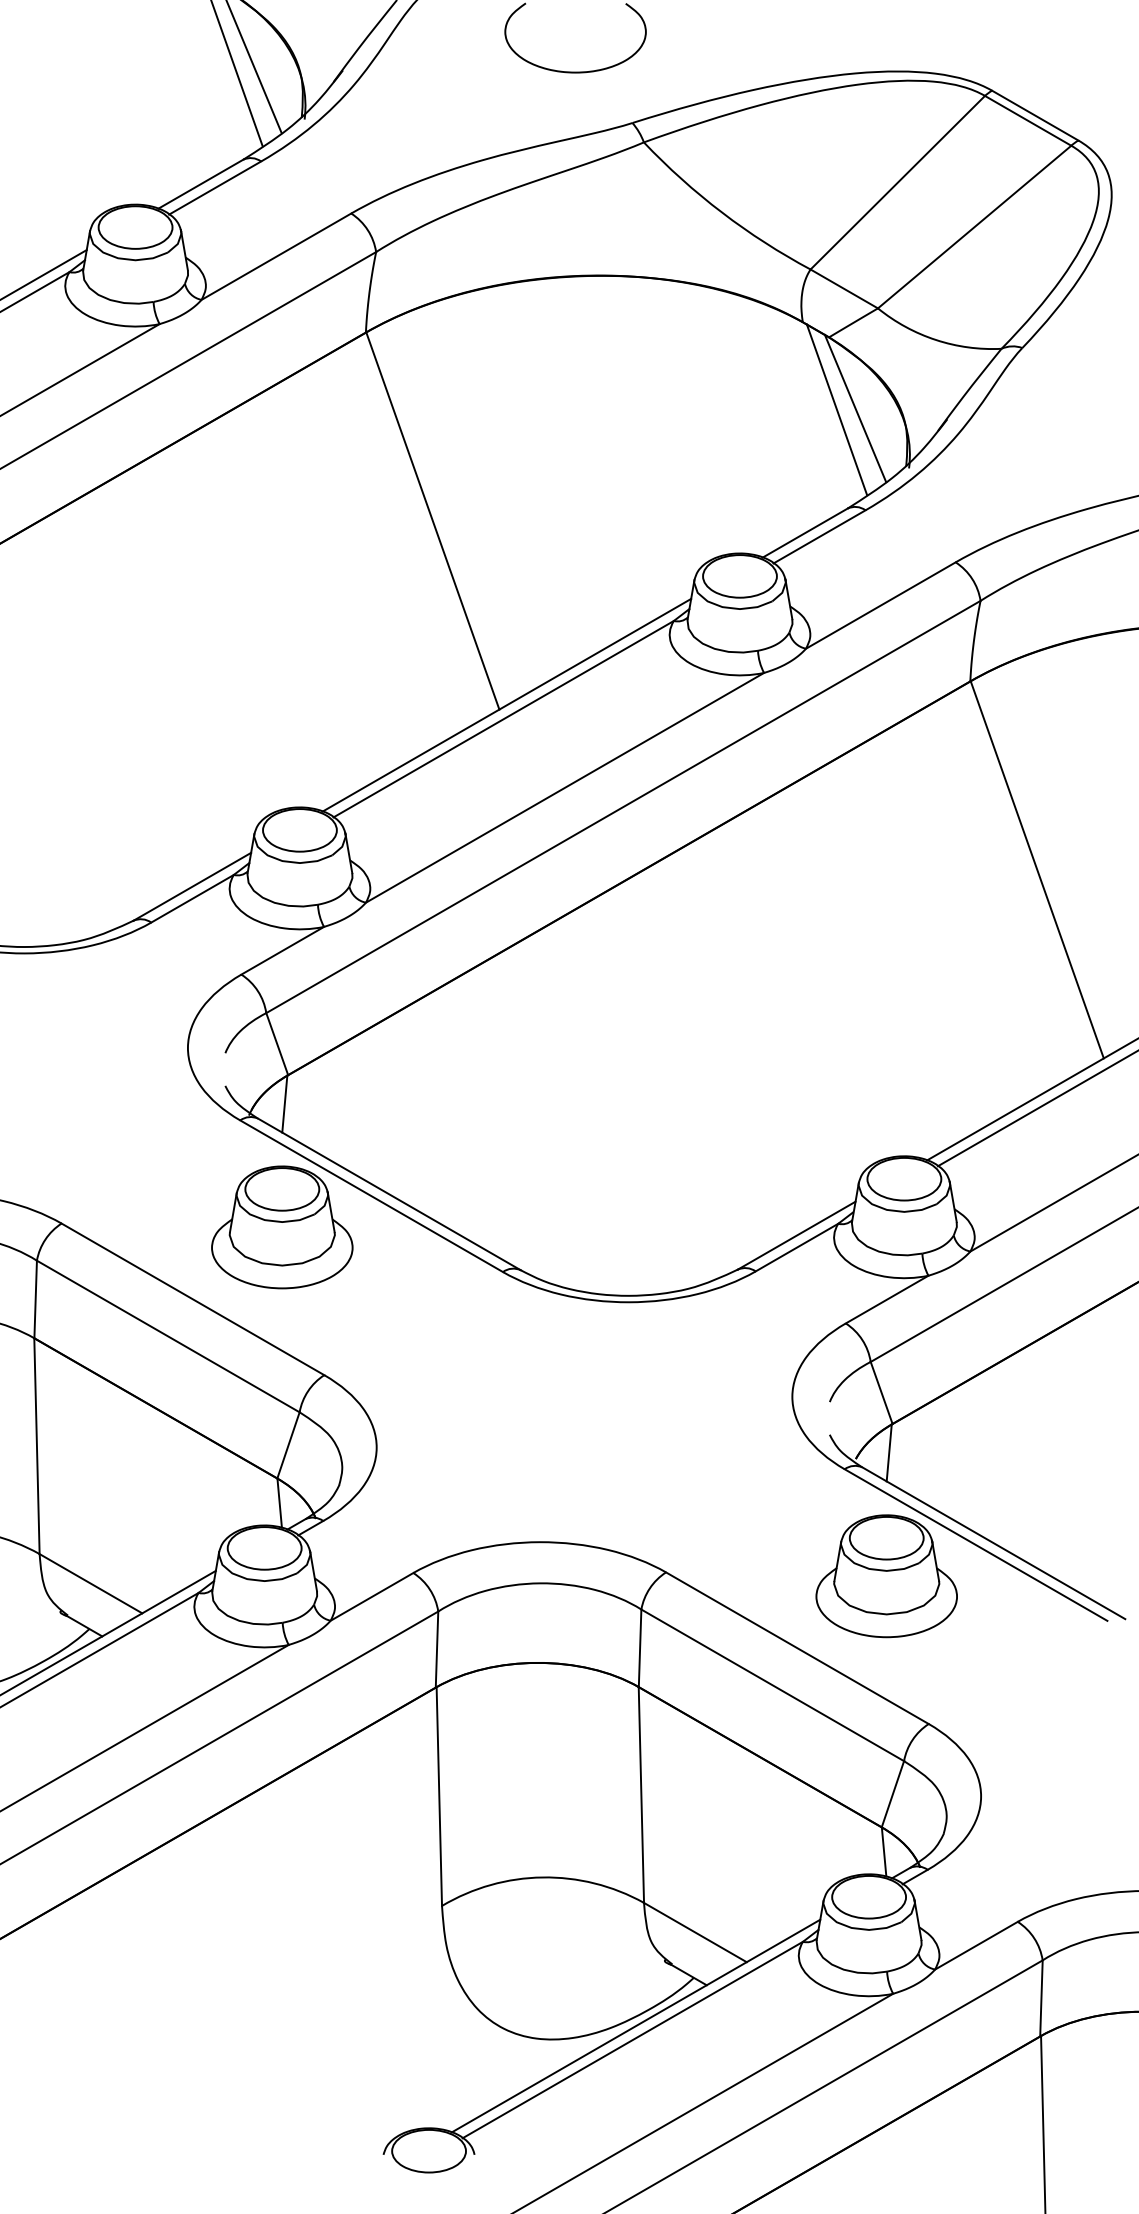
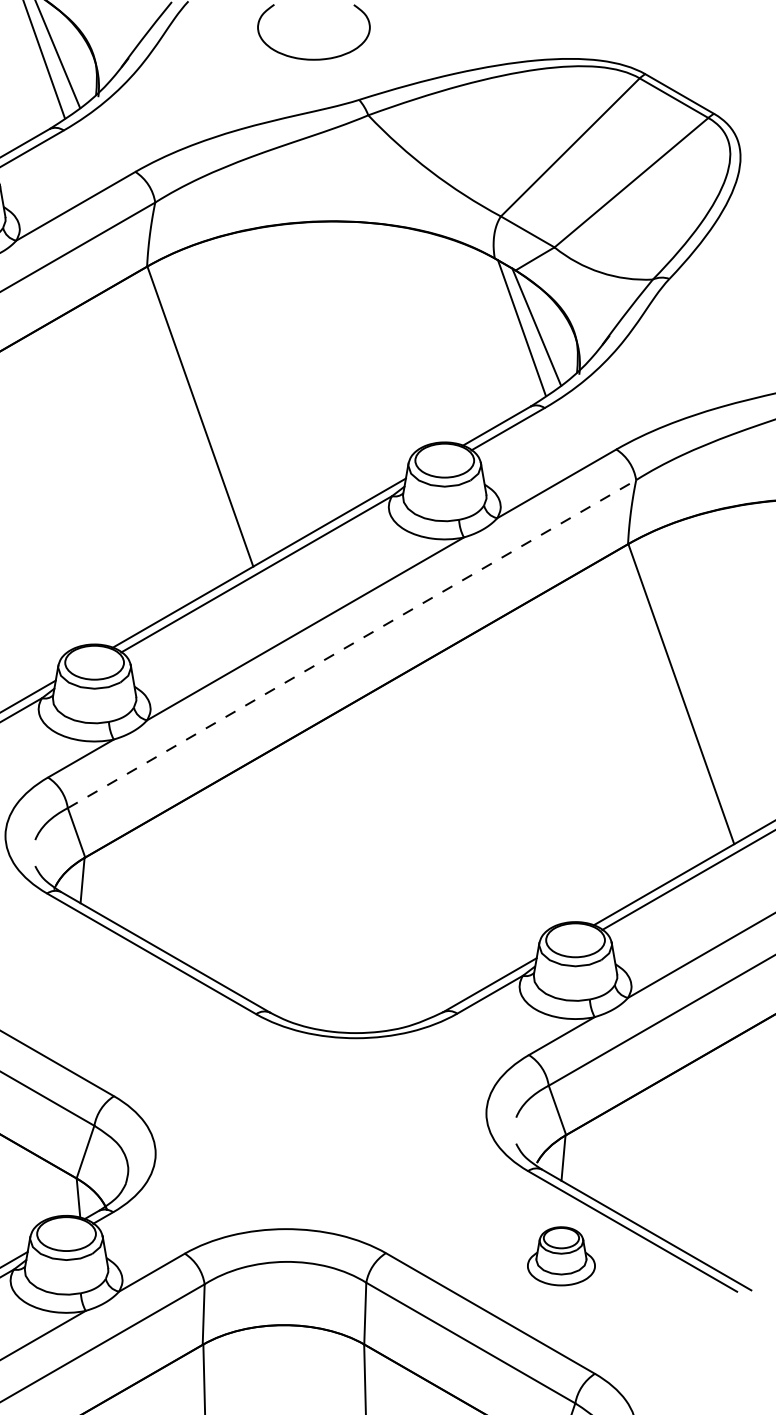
line: (623, 806) -> (352, 643), solid -> dashed
part: (282, 1227) -> (80, 978), removed
part: (886, 1576) -> (561, 1256), size x0.6

